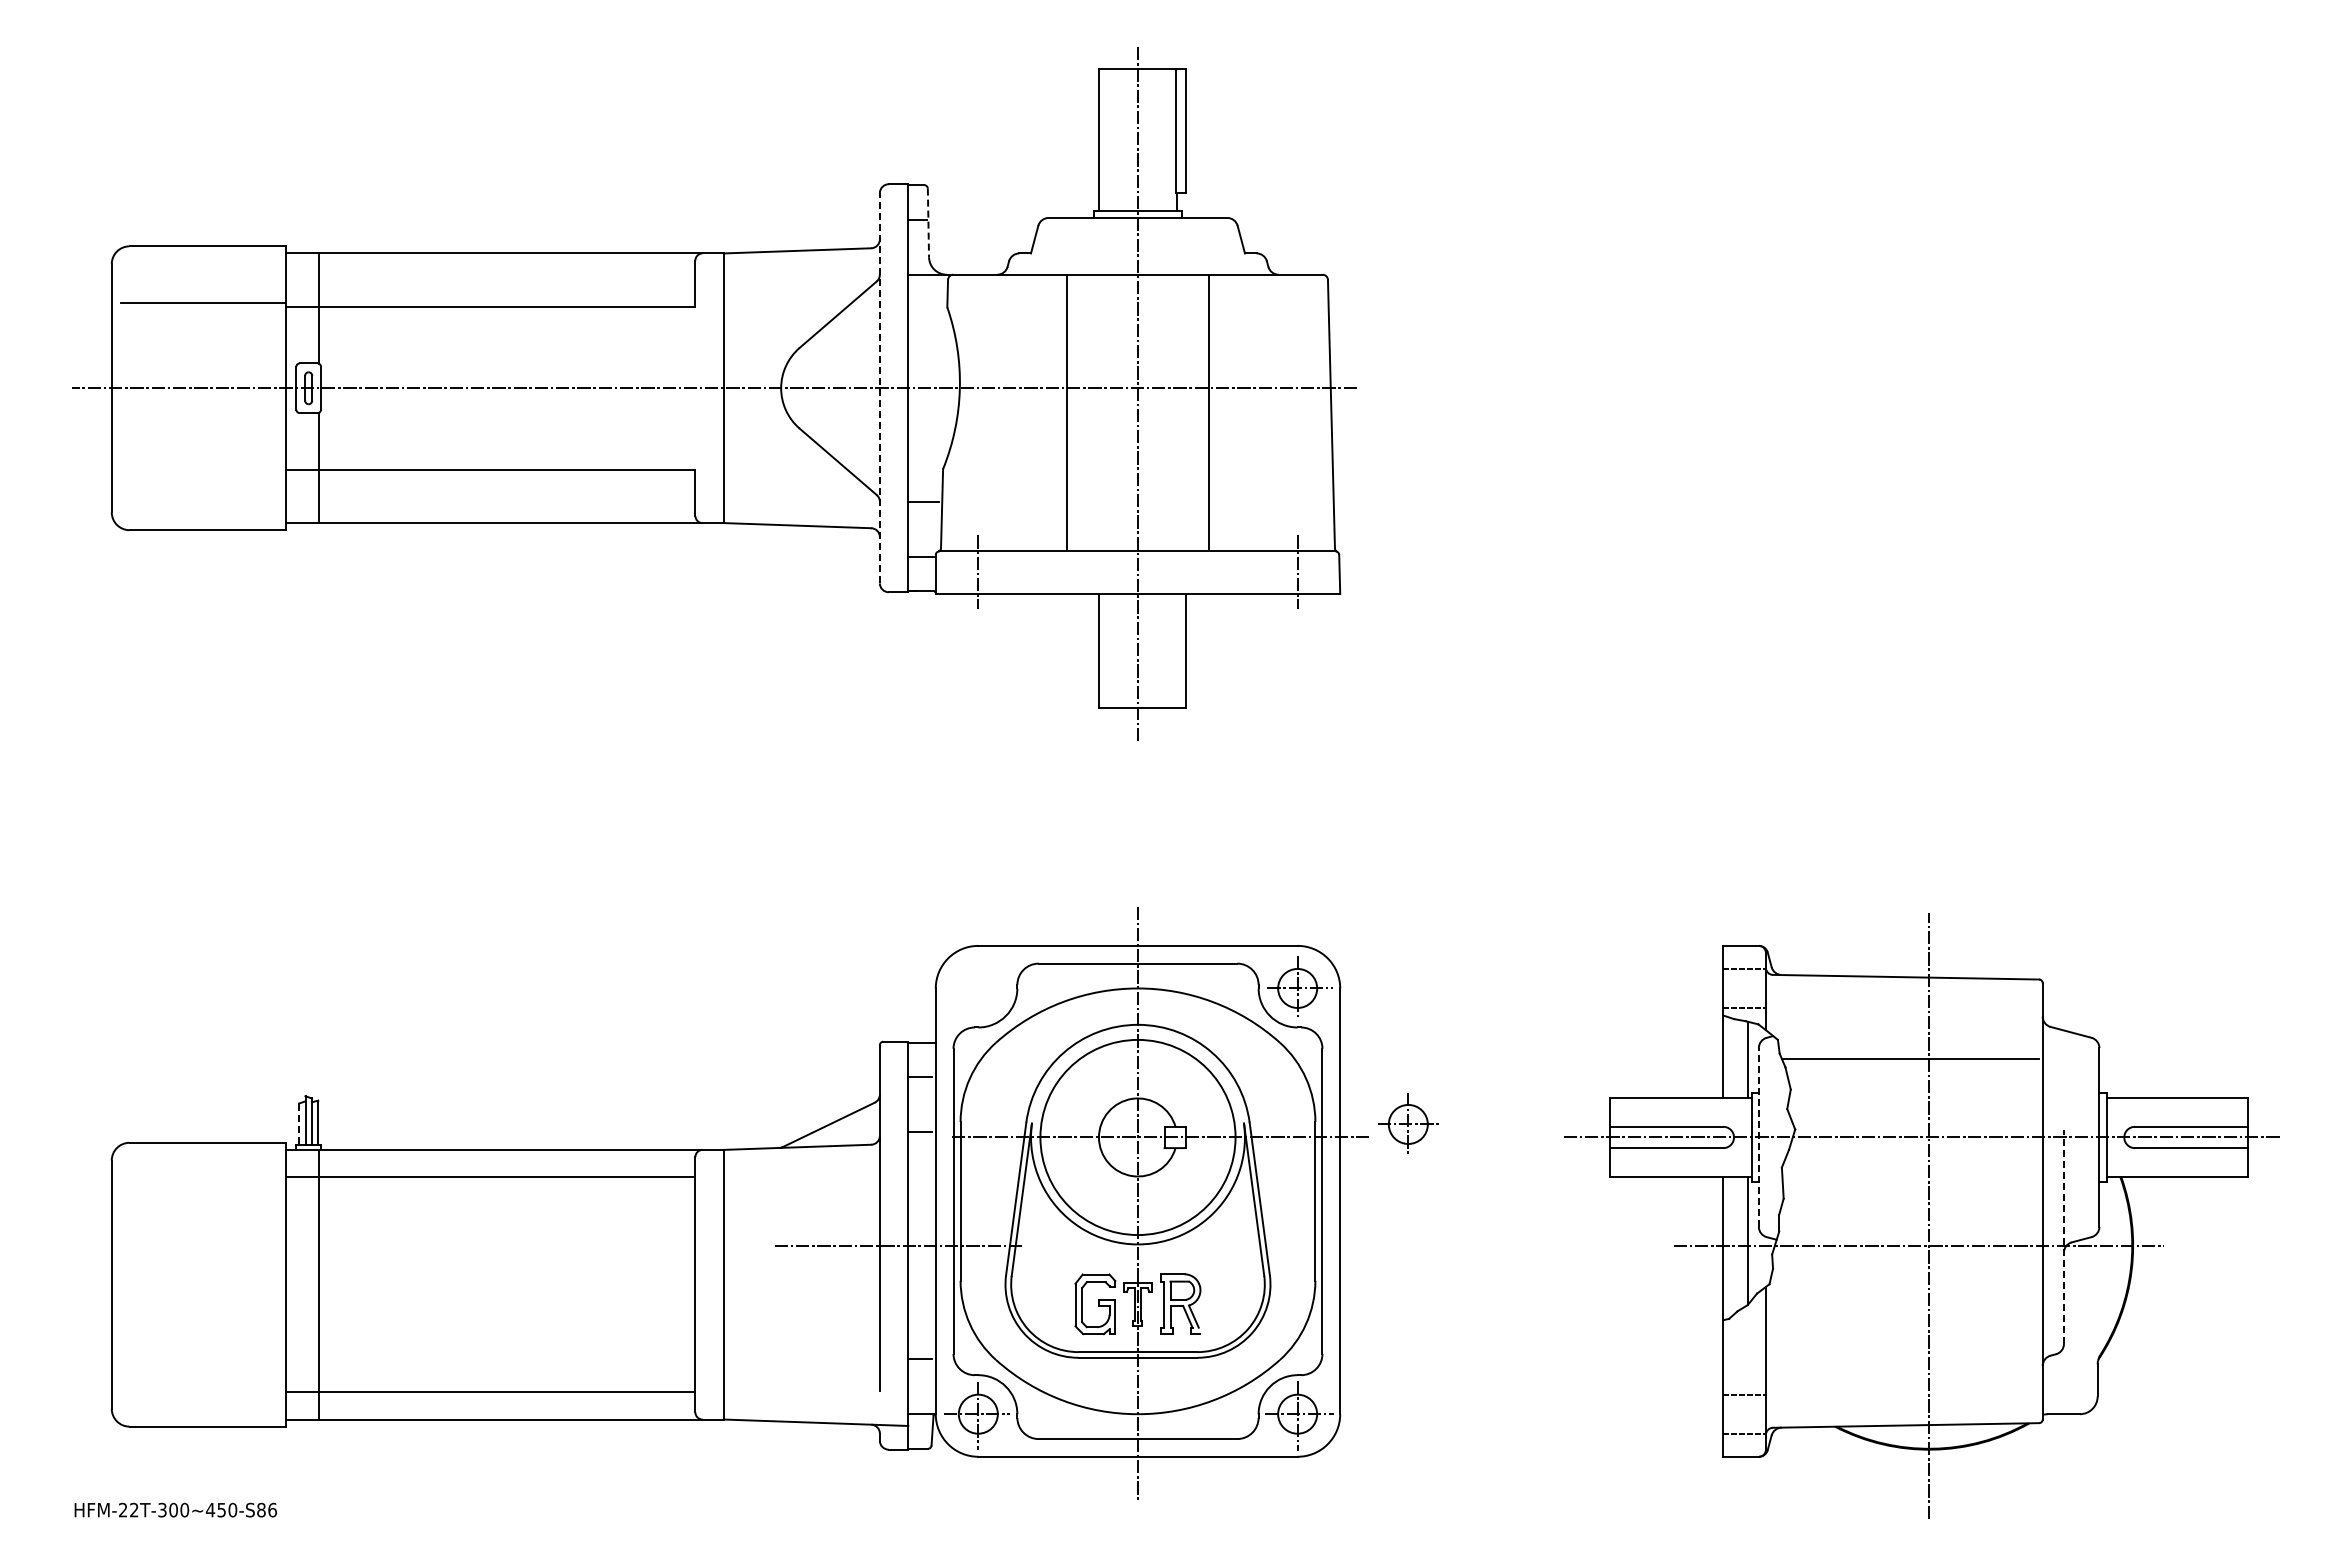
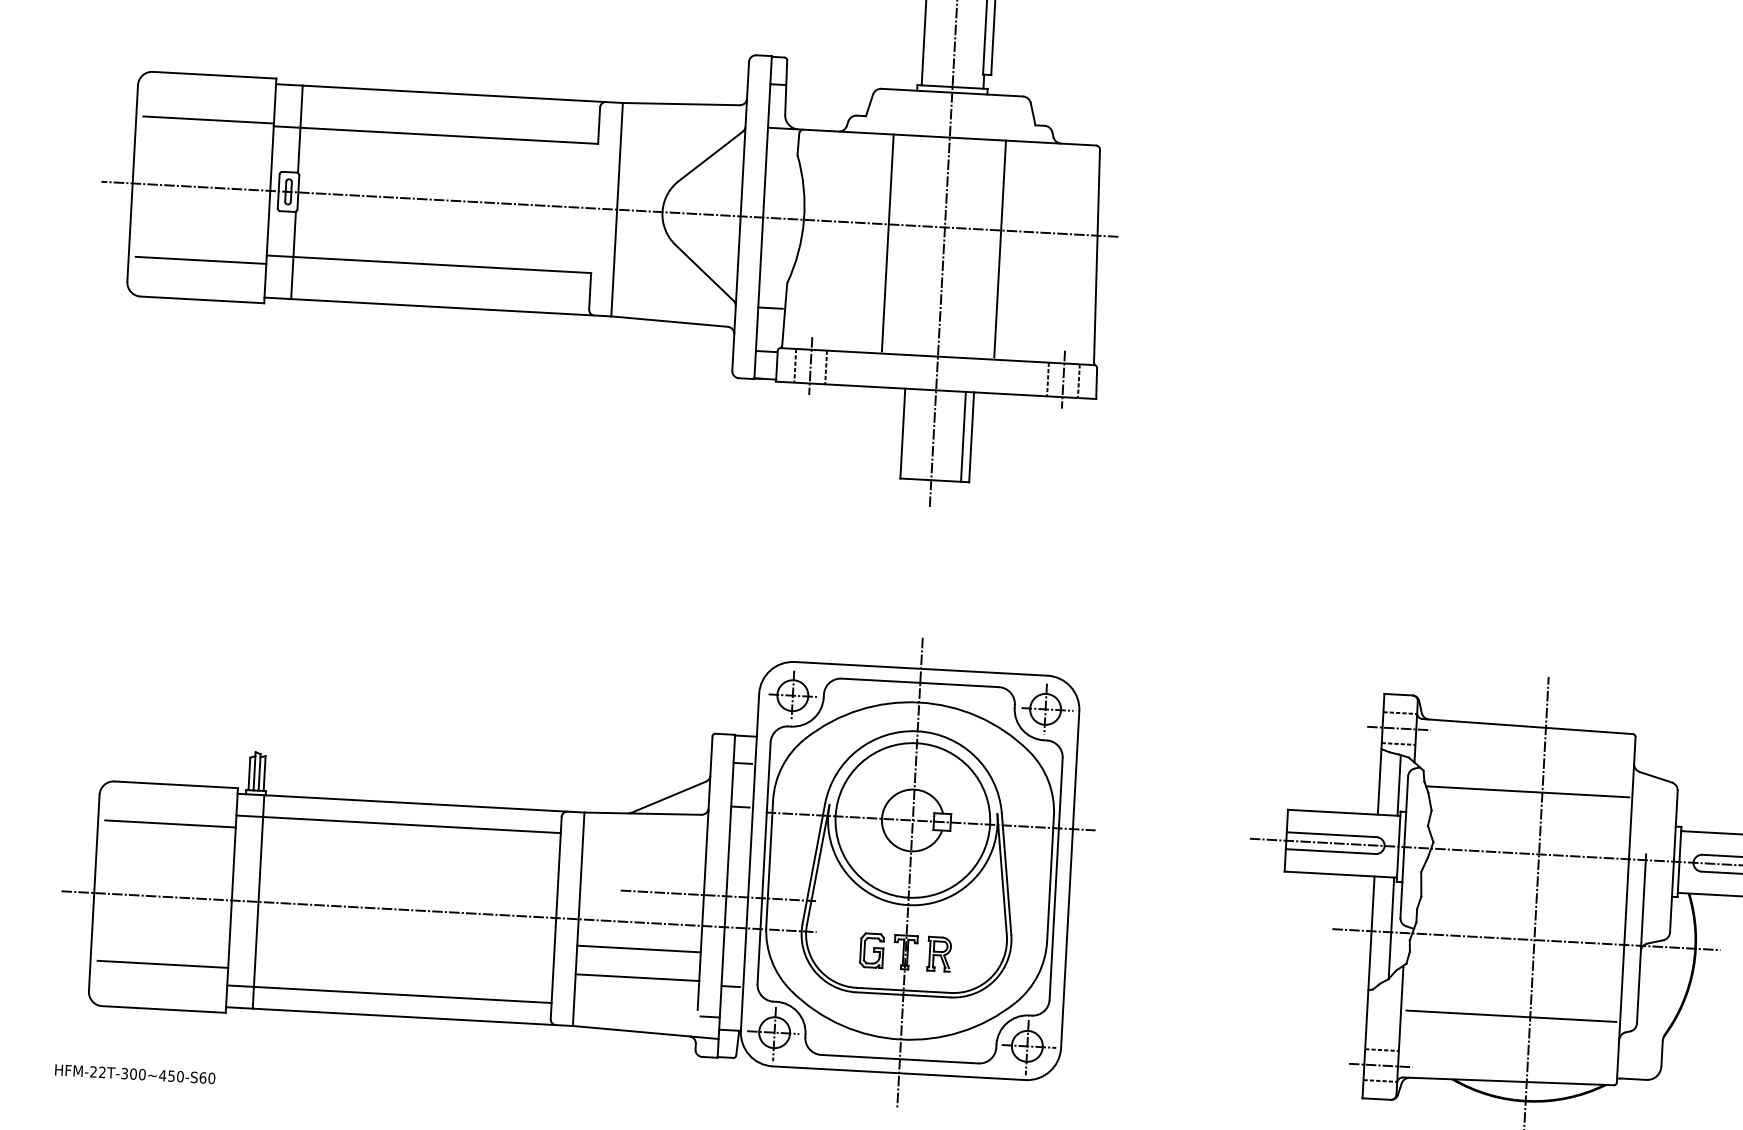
line: (928, 223) -> (786, 88), dashed -> solid
line: (879, 387) -> (740, 215), dashed -> solid
line: (202, 480) -> (200, 260), added
line: (958, 572) -> (794, 365), added
line: (997, 572) -> (825, 367), added
line: (1278, 572) -> (1048, 379), added
line: (1317, 572) -> (1079, 380), added
line: (1175, 650) -> (963, 436), added
line: (1743, 988) -> (1398, 728), added
part: (1408, 1123) -> (793, 694), moved
line: (299, 1124) -> (249, 774), dashed -> solid
line: (1758, 1136) -> (1404, 846), dashed -> solid
line: (202, 1192) -> (170, 823), added
line: (2063, 1237) -> (1641, 939), dashed -> solid
line: (547, 1284) -> (439, 911), added
part: (1095, 1303) -> (872, 950), size x0.71
part: (1180, 1304) -> (939, 954), size x0.71
line: (801, 1318) -> (638, 949), added
line: (1904, 1343) -> (1510, 1016), added
line: (801, 1354) -> (637, 977), added
line: (202, 1369) -> (162, 964), added
line: (895, 1398) -> (709, 1016), added
line: (1743, 1414) -> (1380, 1065), added
text: (266, 1509) -> (207, 1077), HFM-22T-300~450-S86 -> HFM-22T-300~450-S60

